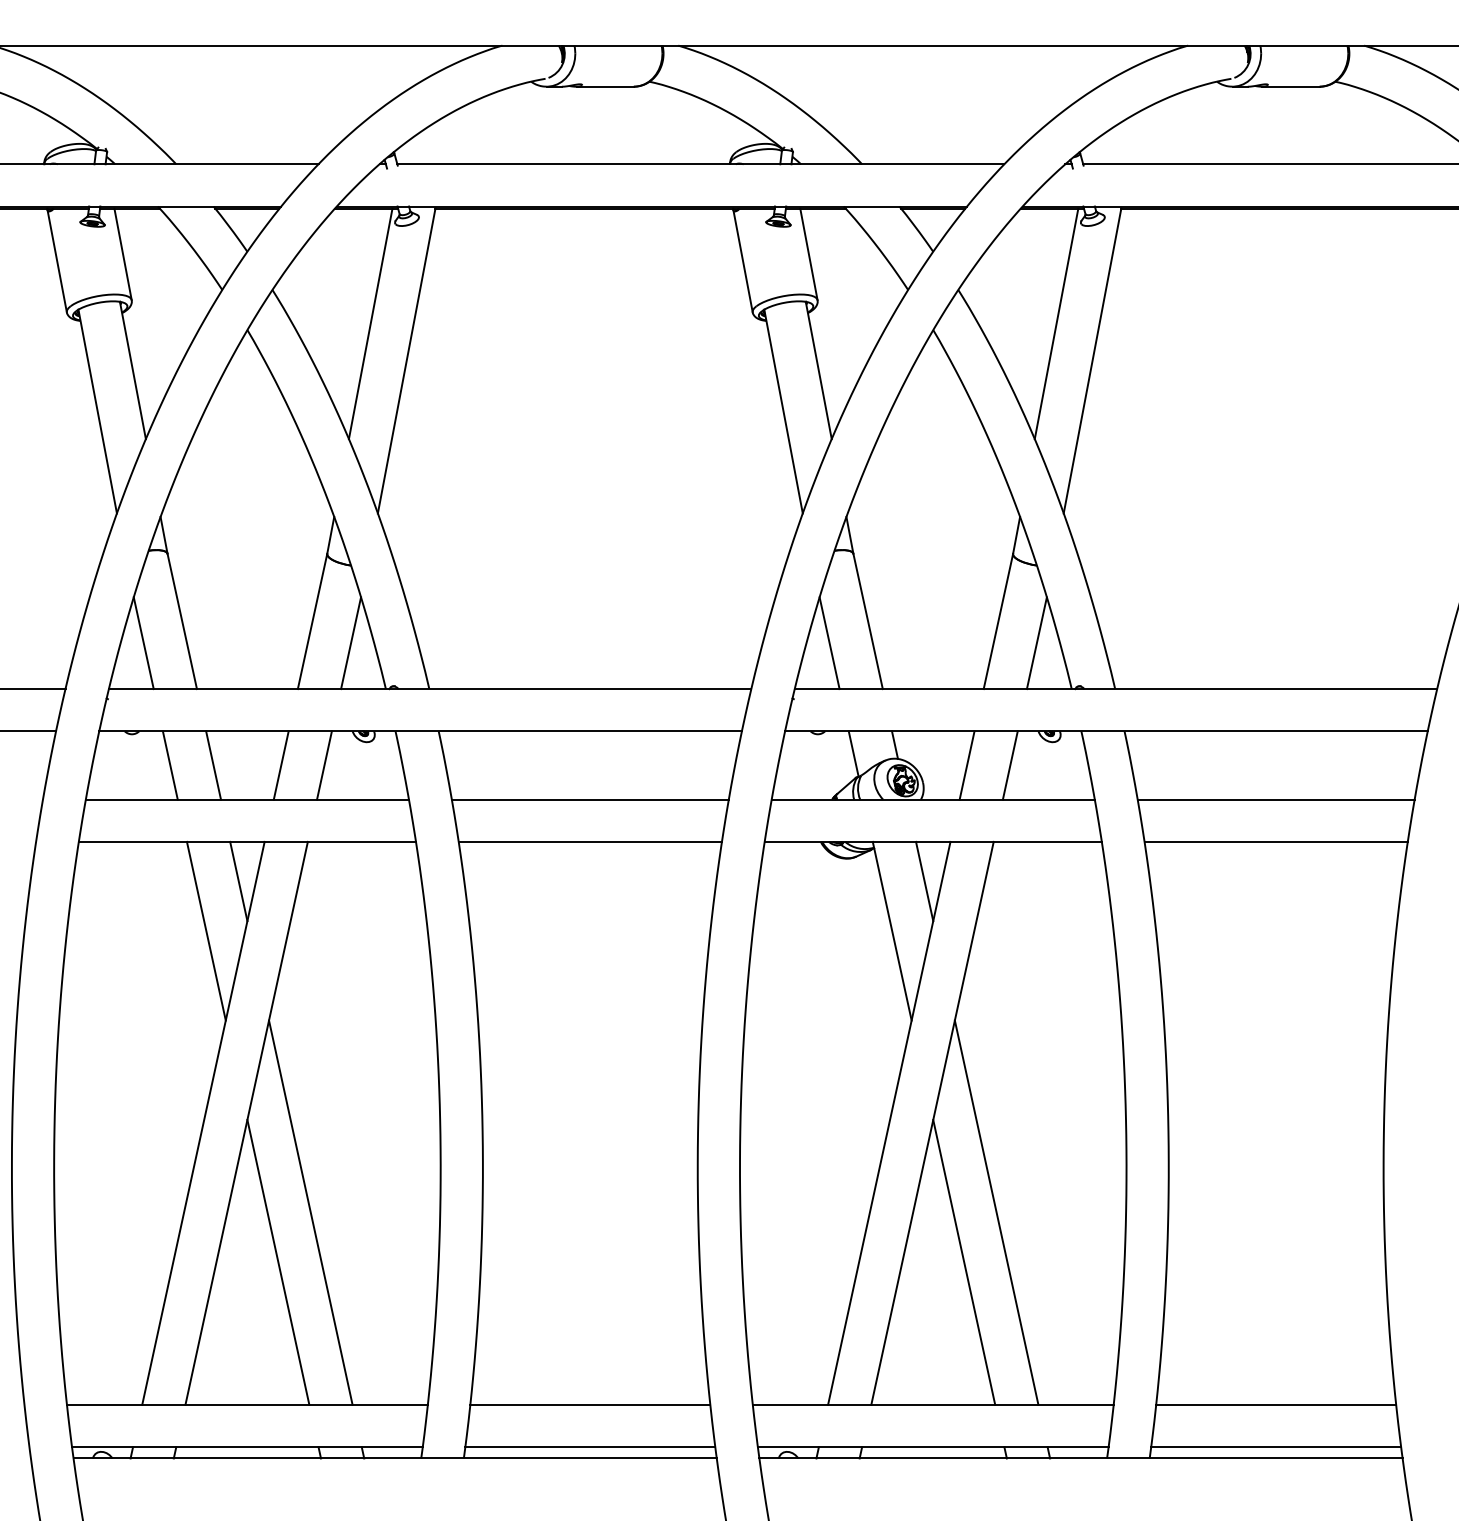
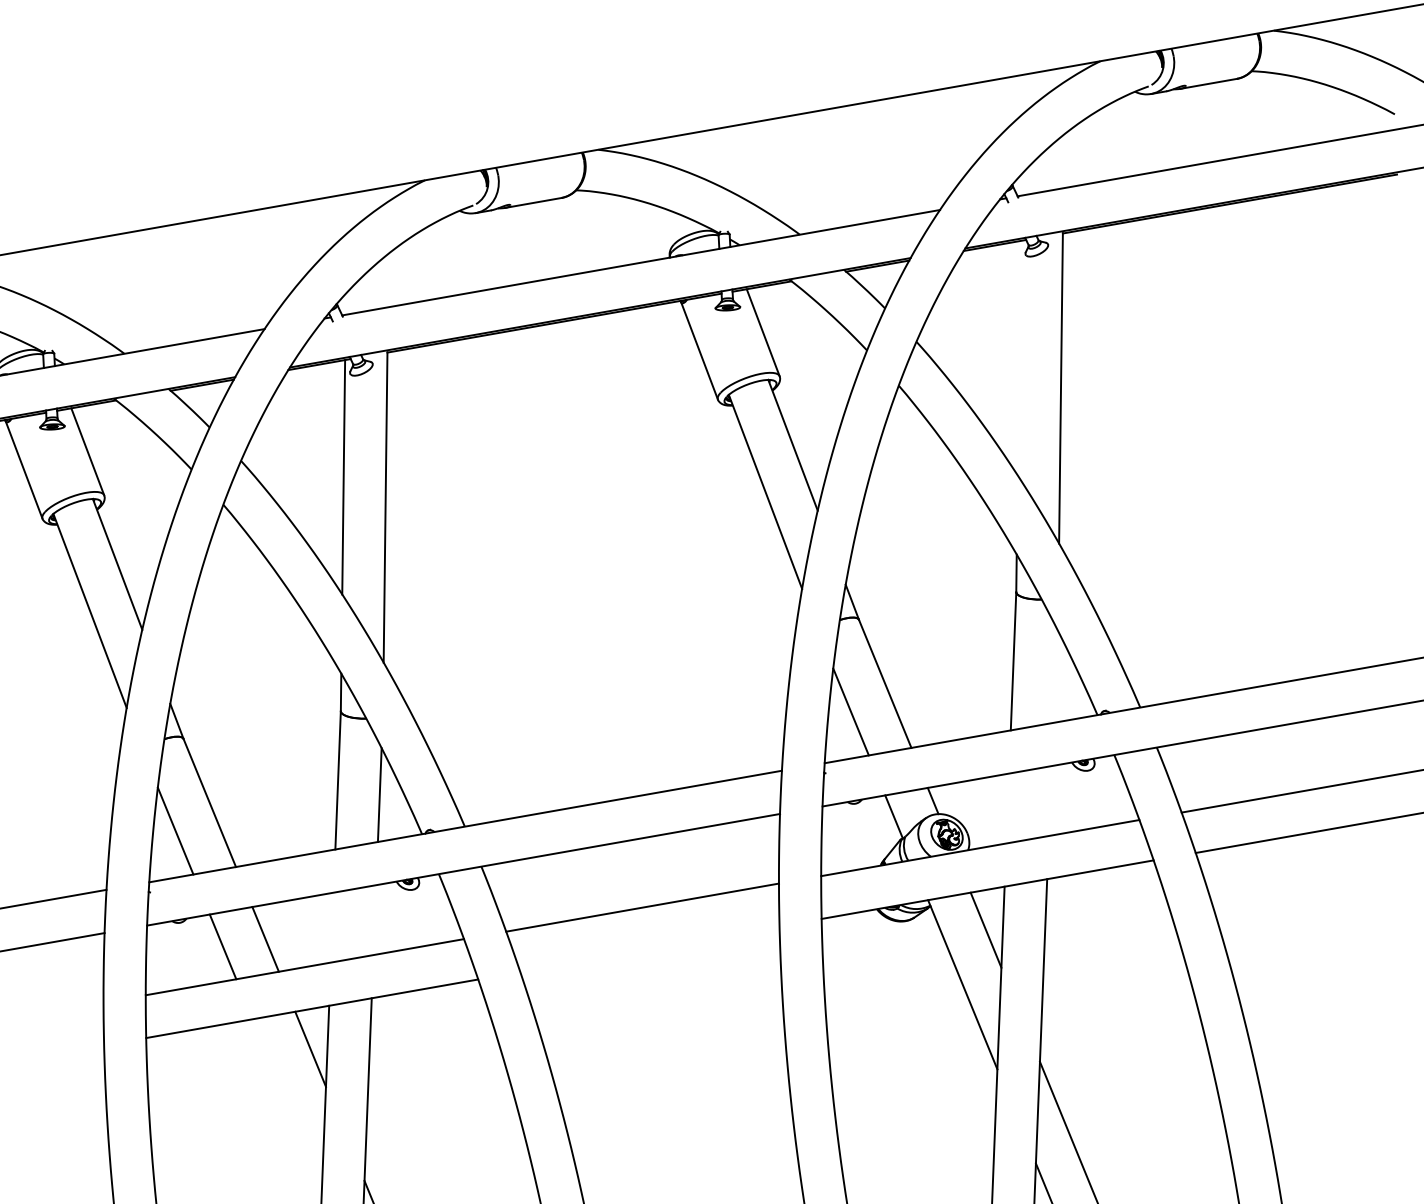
line: (1056, 323) -> (1019, 357), removed
line: (1036, 643) -> (1054, 676), removed
line: (280, 765) -> (331, 927), removed
line: (324, 765) -> (374, 920), removed
line: (966, 765) -> (1007, 808), removed
line: (1009, 765) -> (1049, 801), removed
line: (590, 841) -> (650, 948), removed
line: (205, 930) -> (286, 1103), removed

